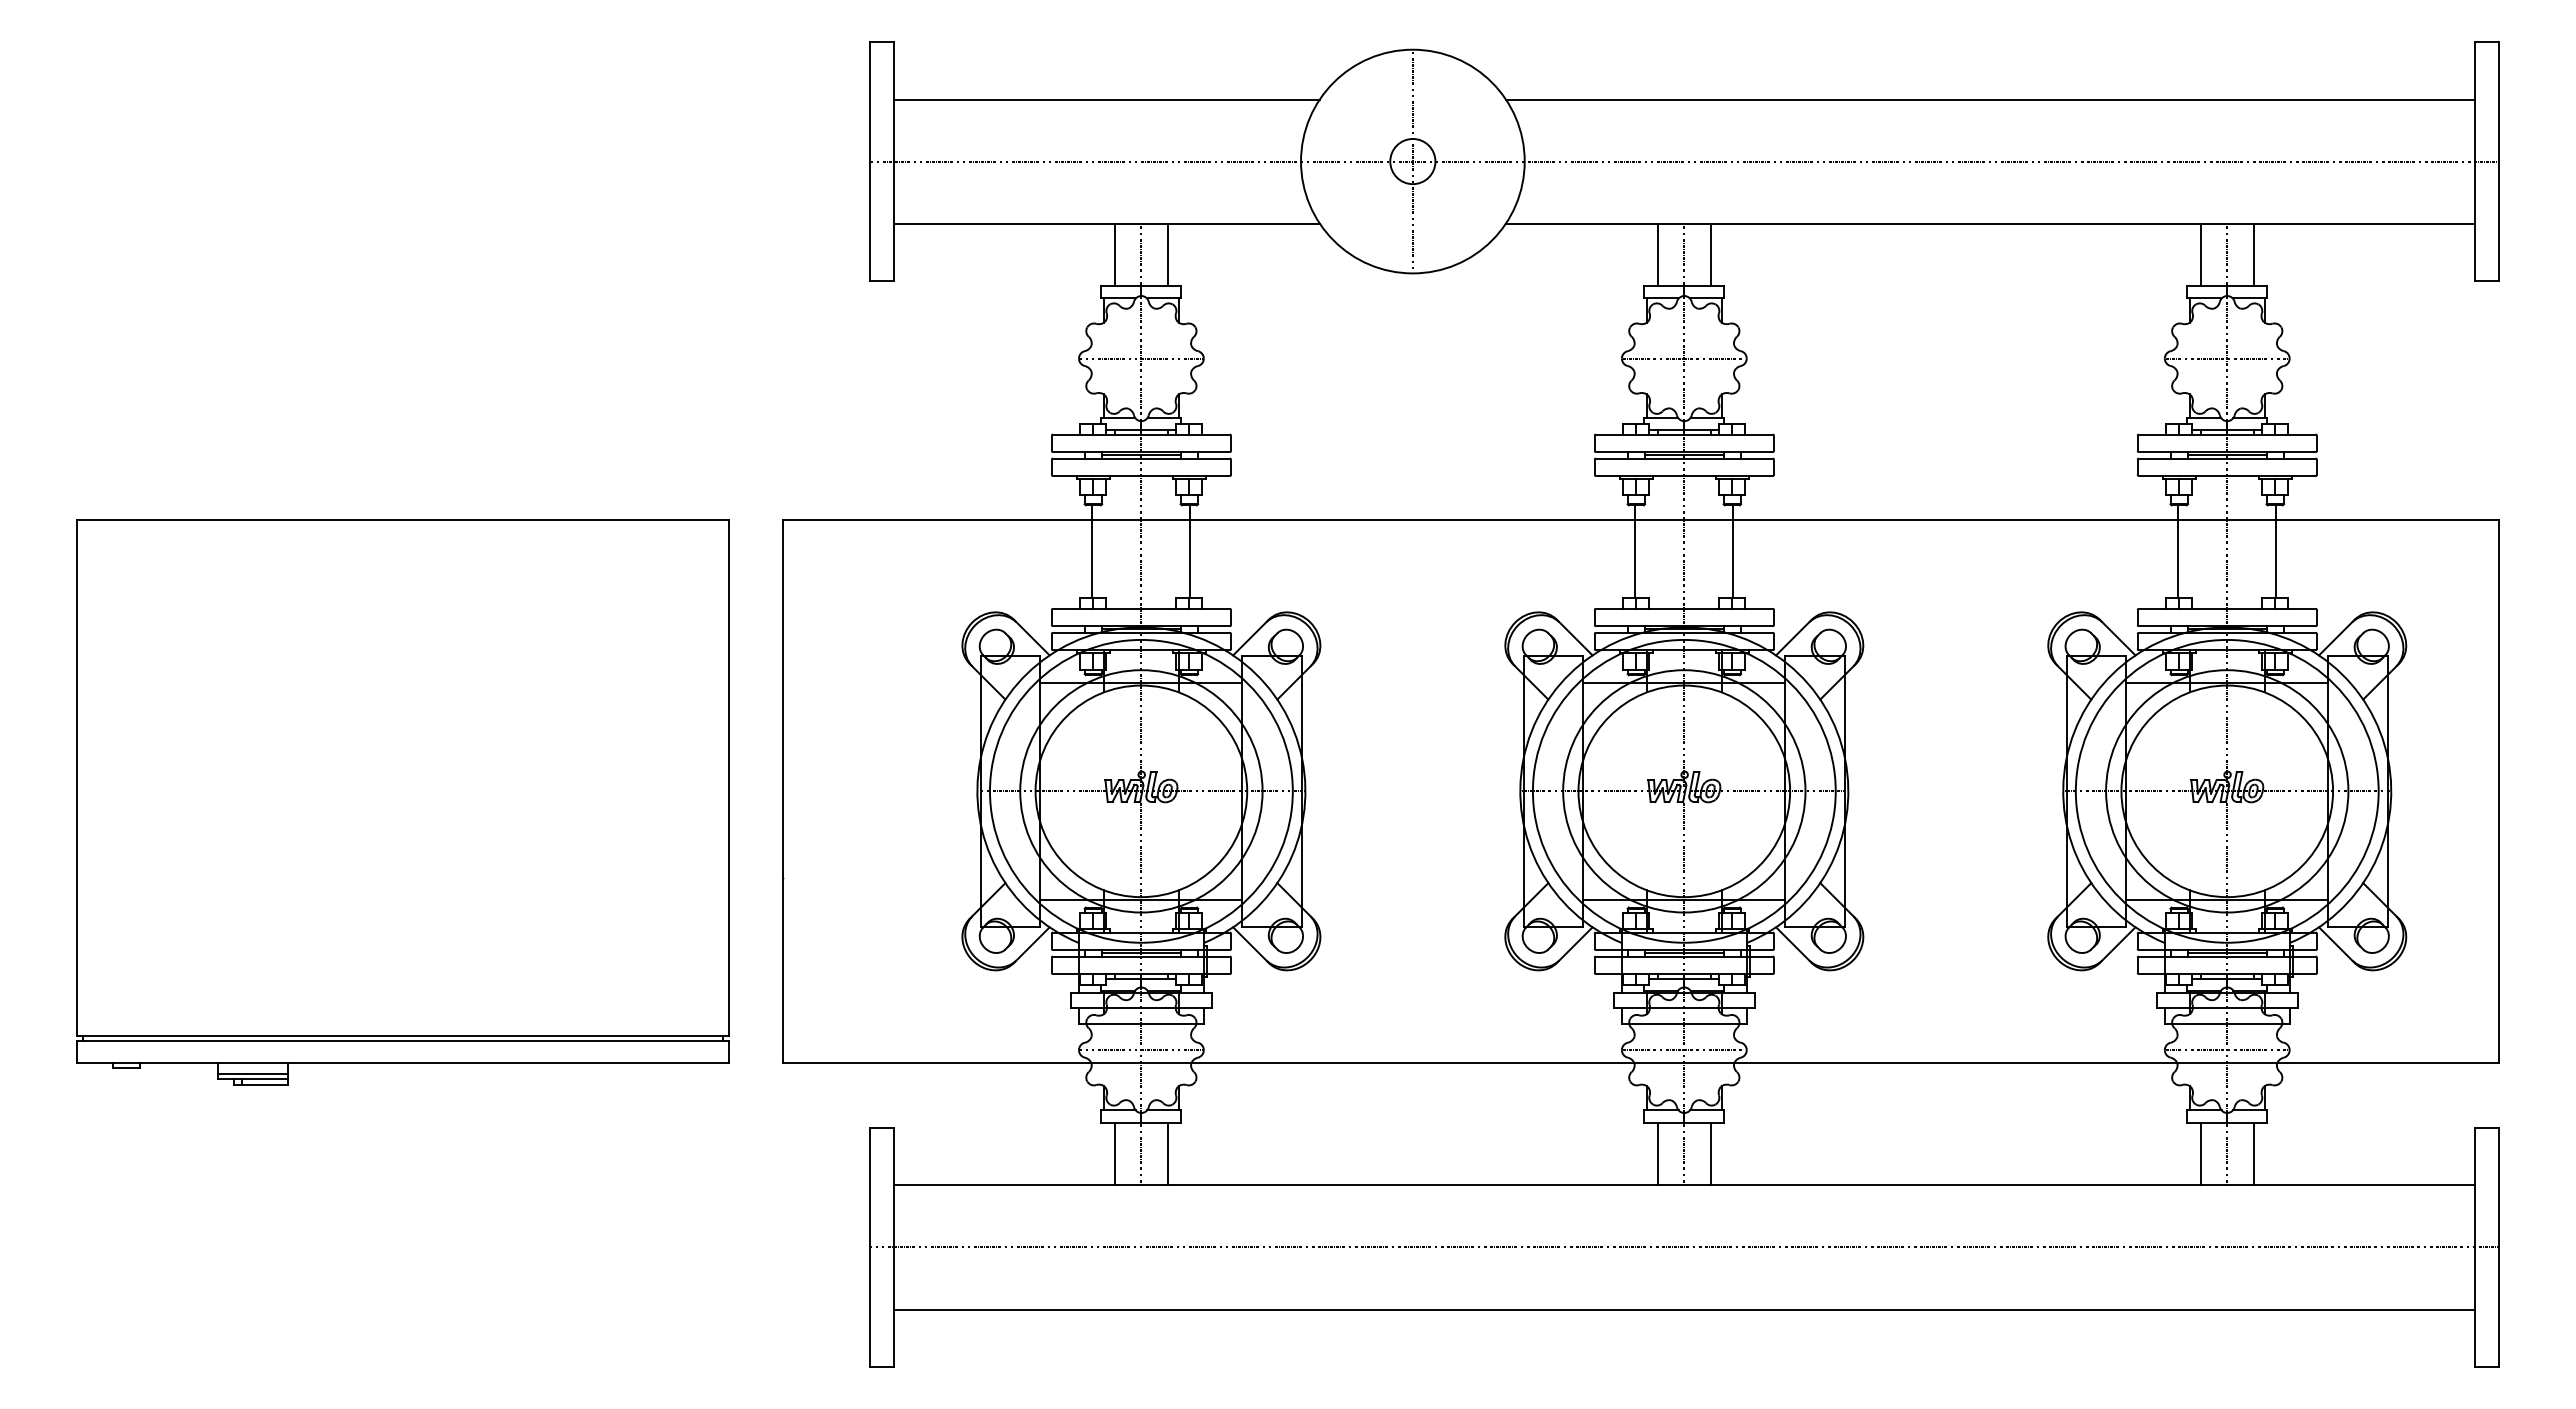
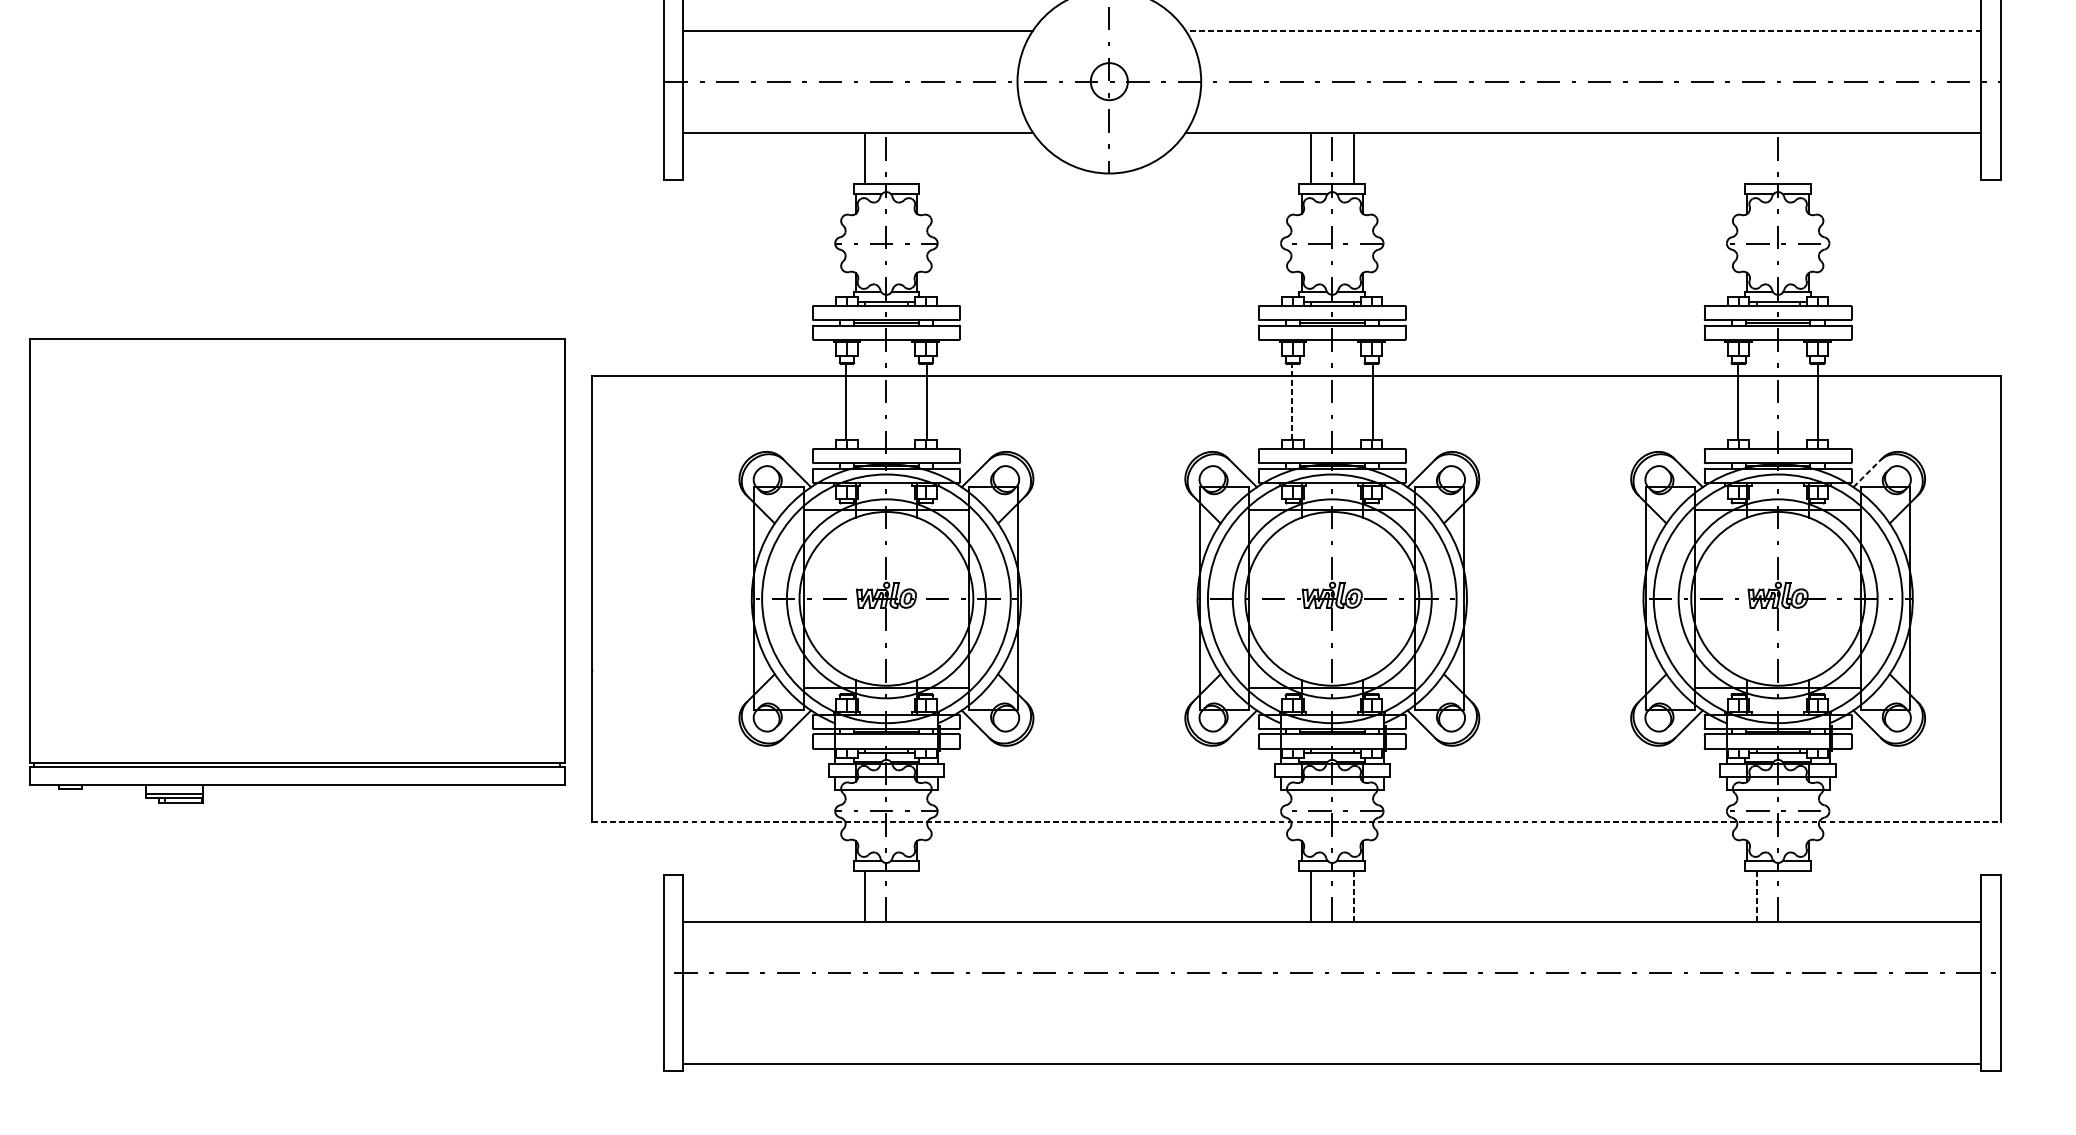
line: (1989, 99) -> (1582, 30), solid -> dashed
line: (1167, 254) -> (907, 157), removed
line: (2200, 254) -> (1756, 157), removed
line: (2253, 254) -> (1799, 157), removed
line: (1635, 551) -> (1292, 401), solid -> dashed
line: (2337, 637) -> (1868, 472), solid -> dashed
part: (402, 802) -> (296, 571), moved
line: (1640, 1062) -> (1296, 821), solid -> dashed
line: (1167, 1153) -> (907, 896), removed
line: (2253, 1153) -> (1799, 896), removed
line: (1710, 1154) -> (1353, 897), solid -> dashed
line: (2200, 1154) -> (1756, 897), solid -> dashed
line: (1683, 1309) -> (1331, 1063), moved

